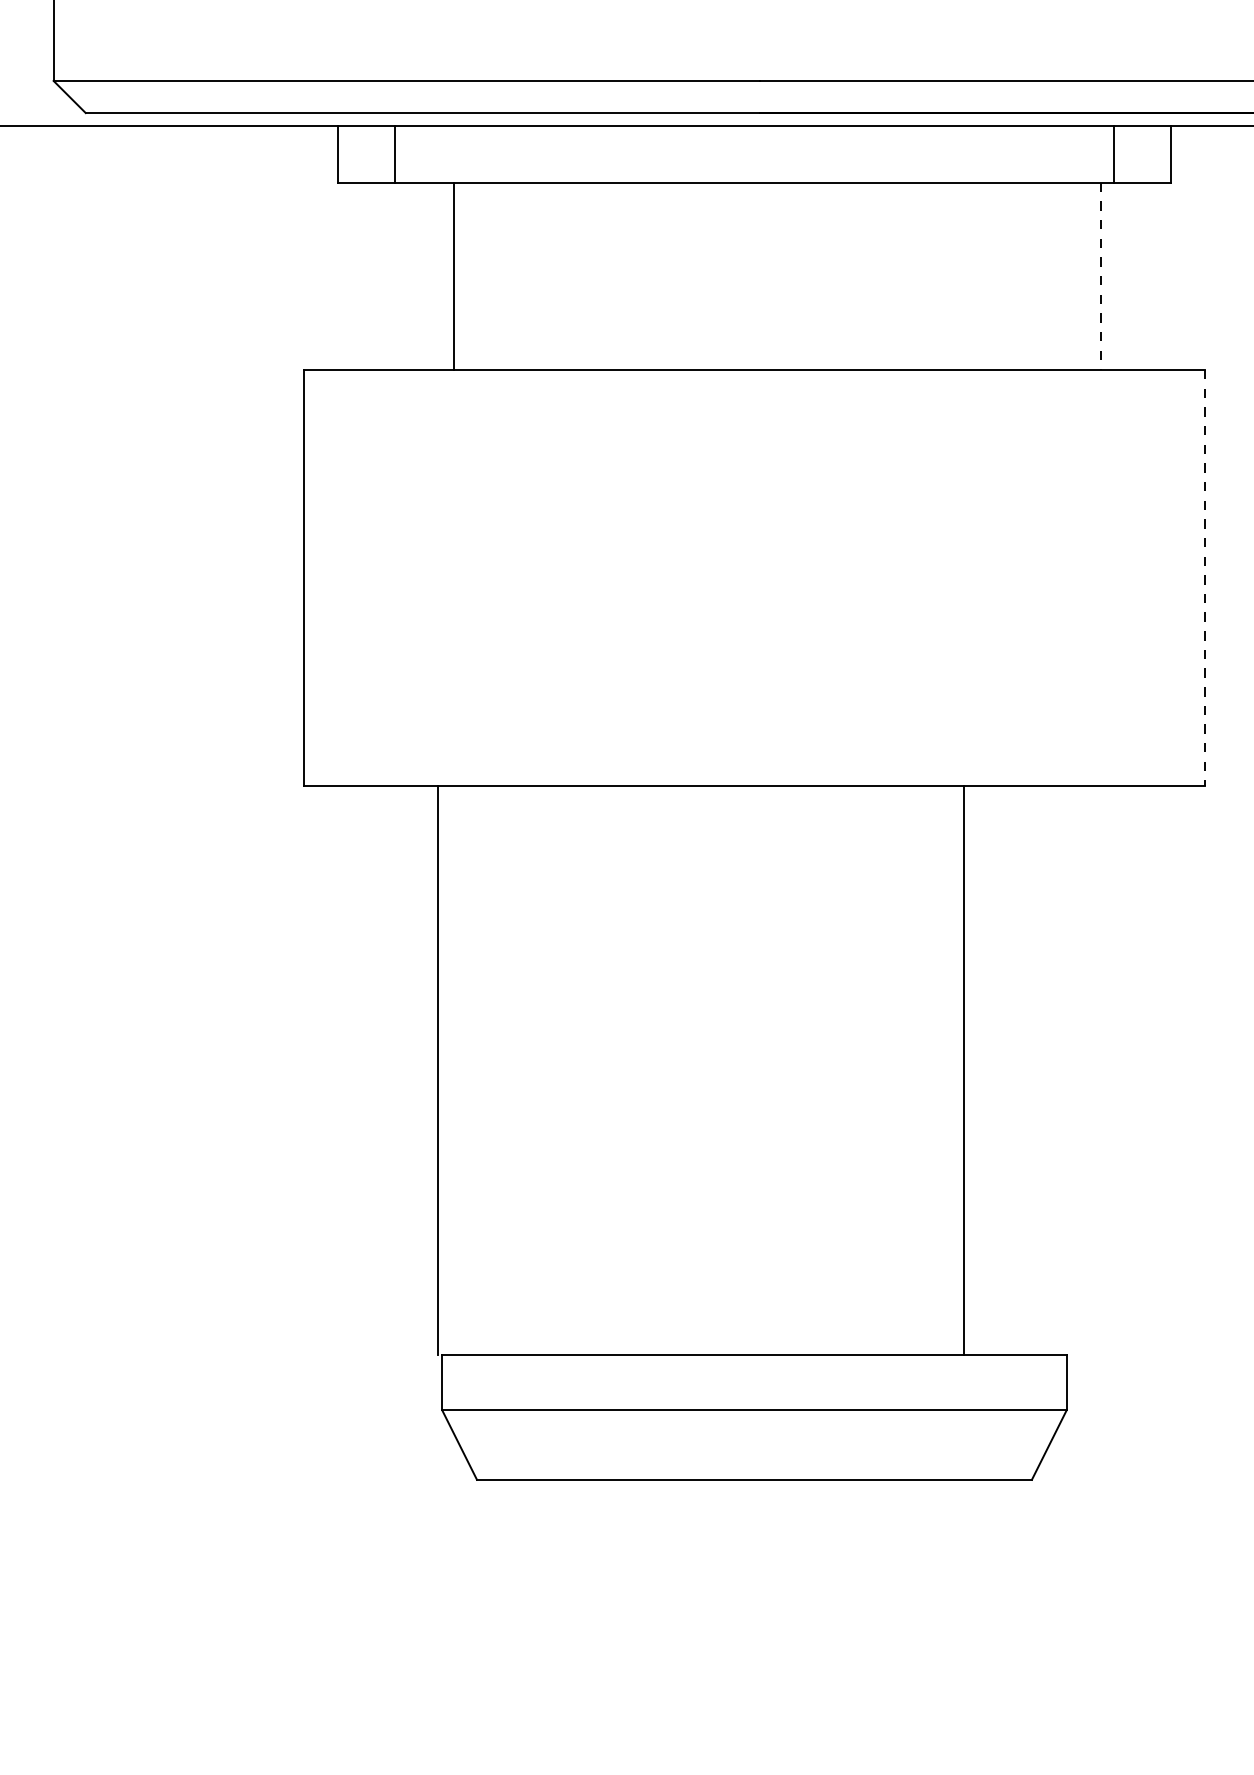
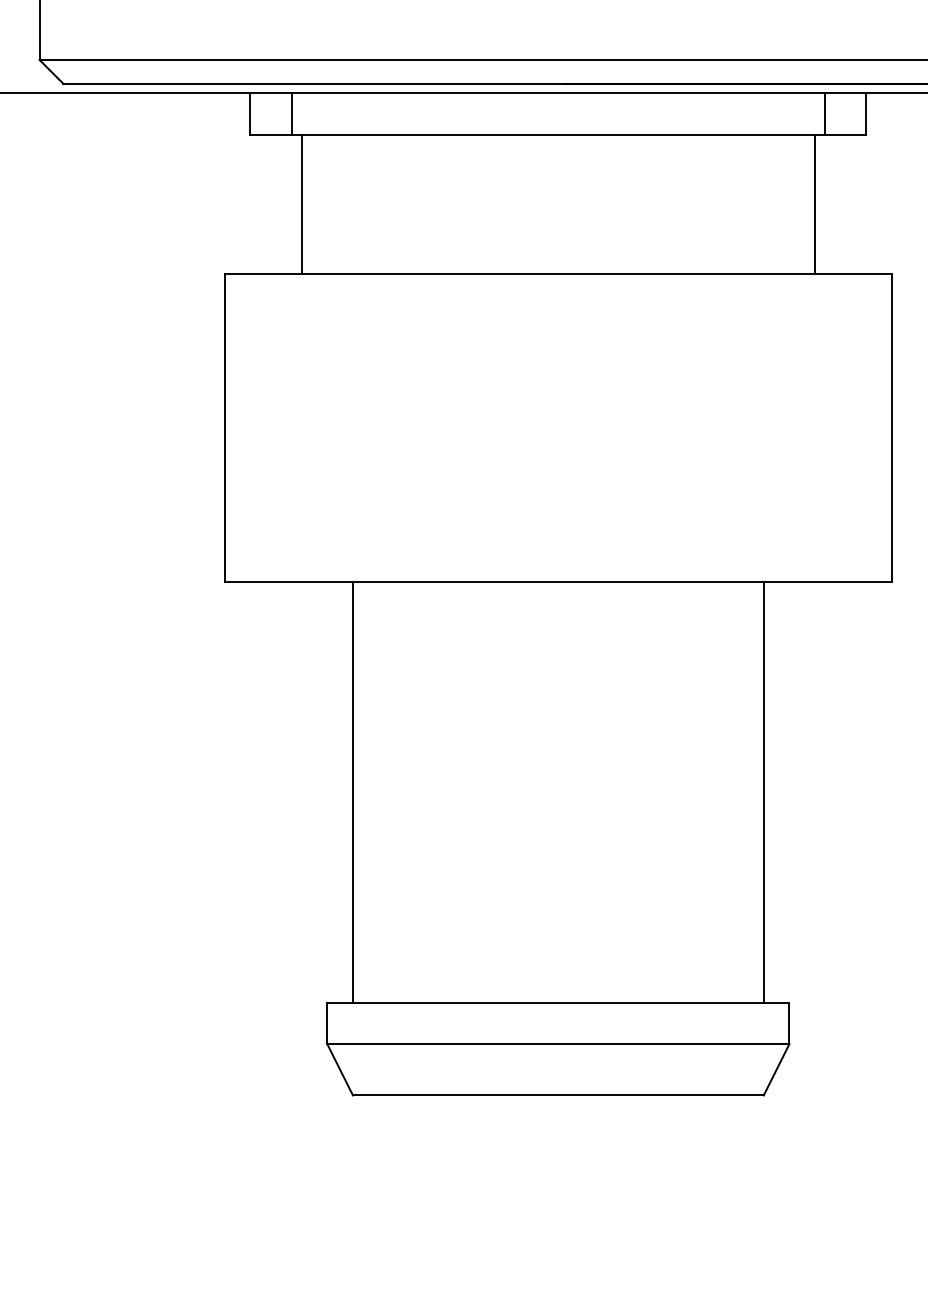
line: (453, 276) -> (301, 204), moved
line: (1101, 277) -> (815, 205), dashed -> solid
line: (1205, 578) -> (892, 428), dashed -> solid
line: (437, 1070) -> (352, 792), moved
line: (964, 1070) -> (763, 792), moved

